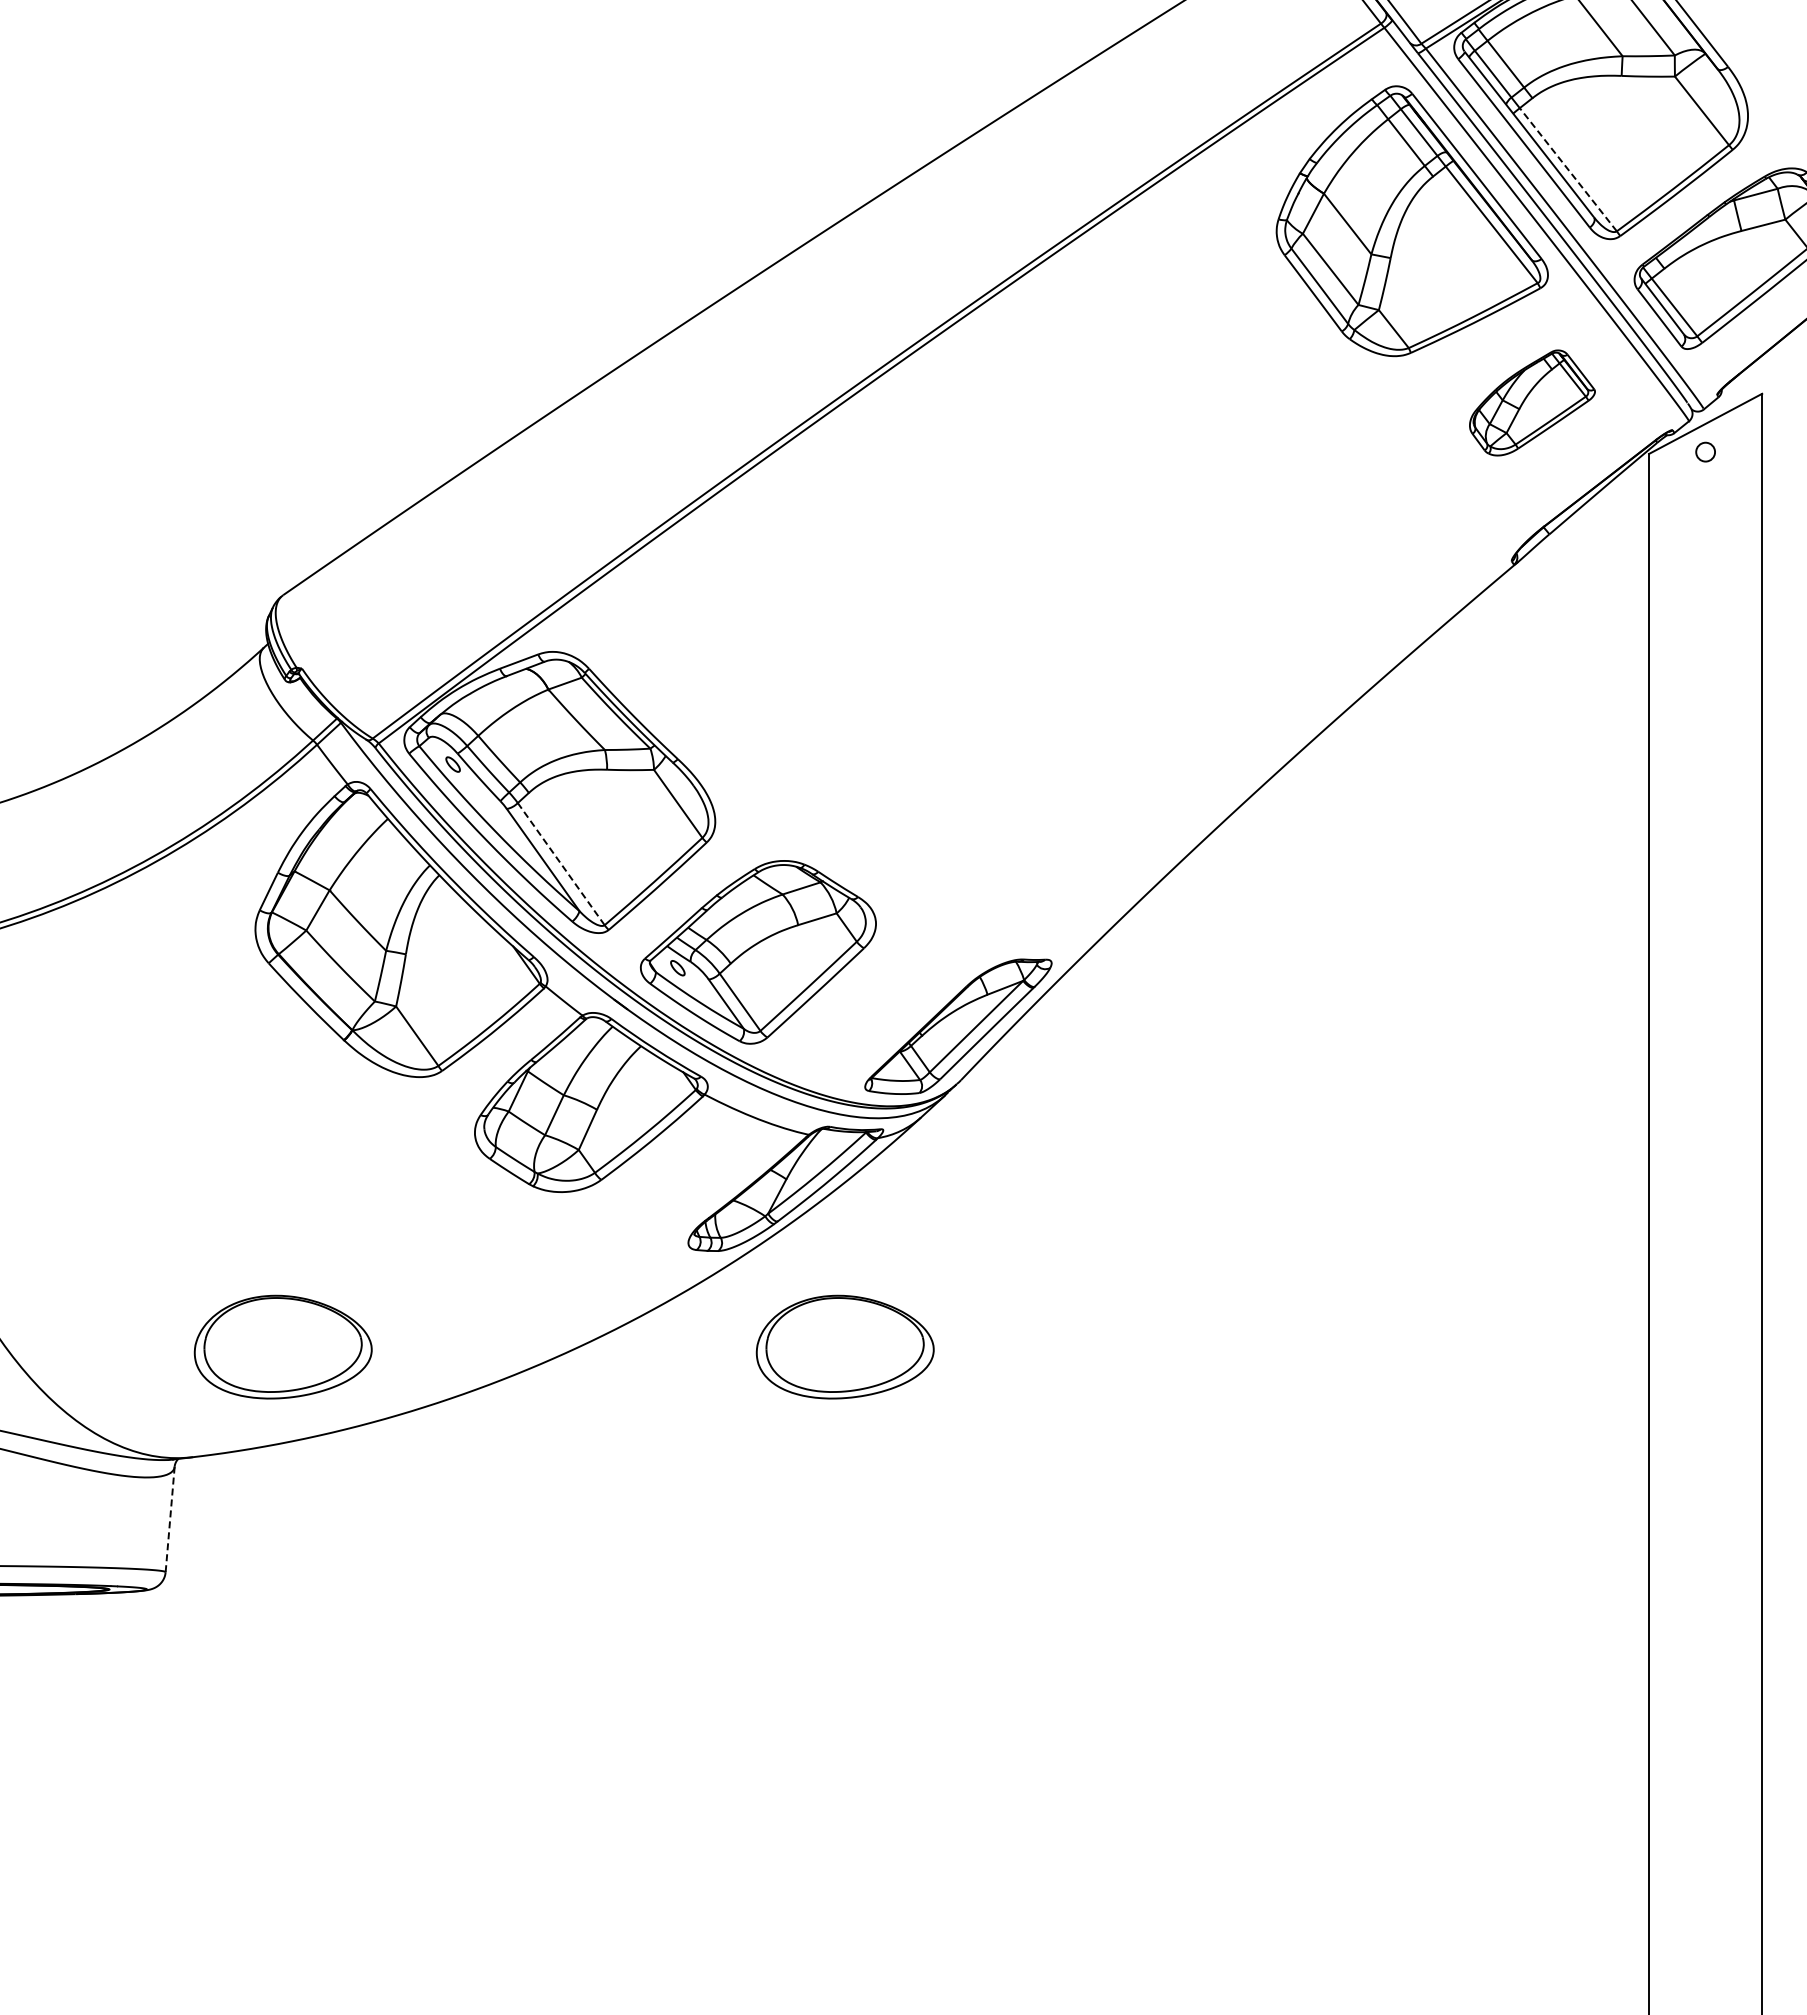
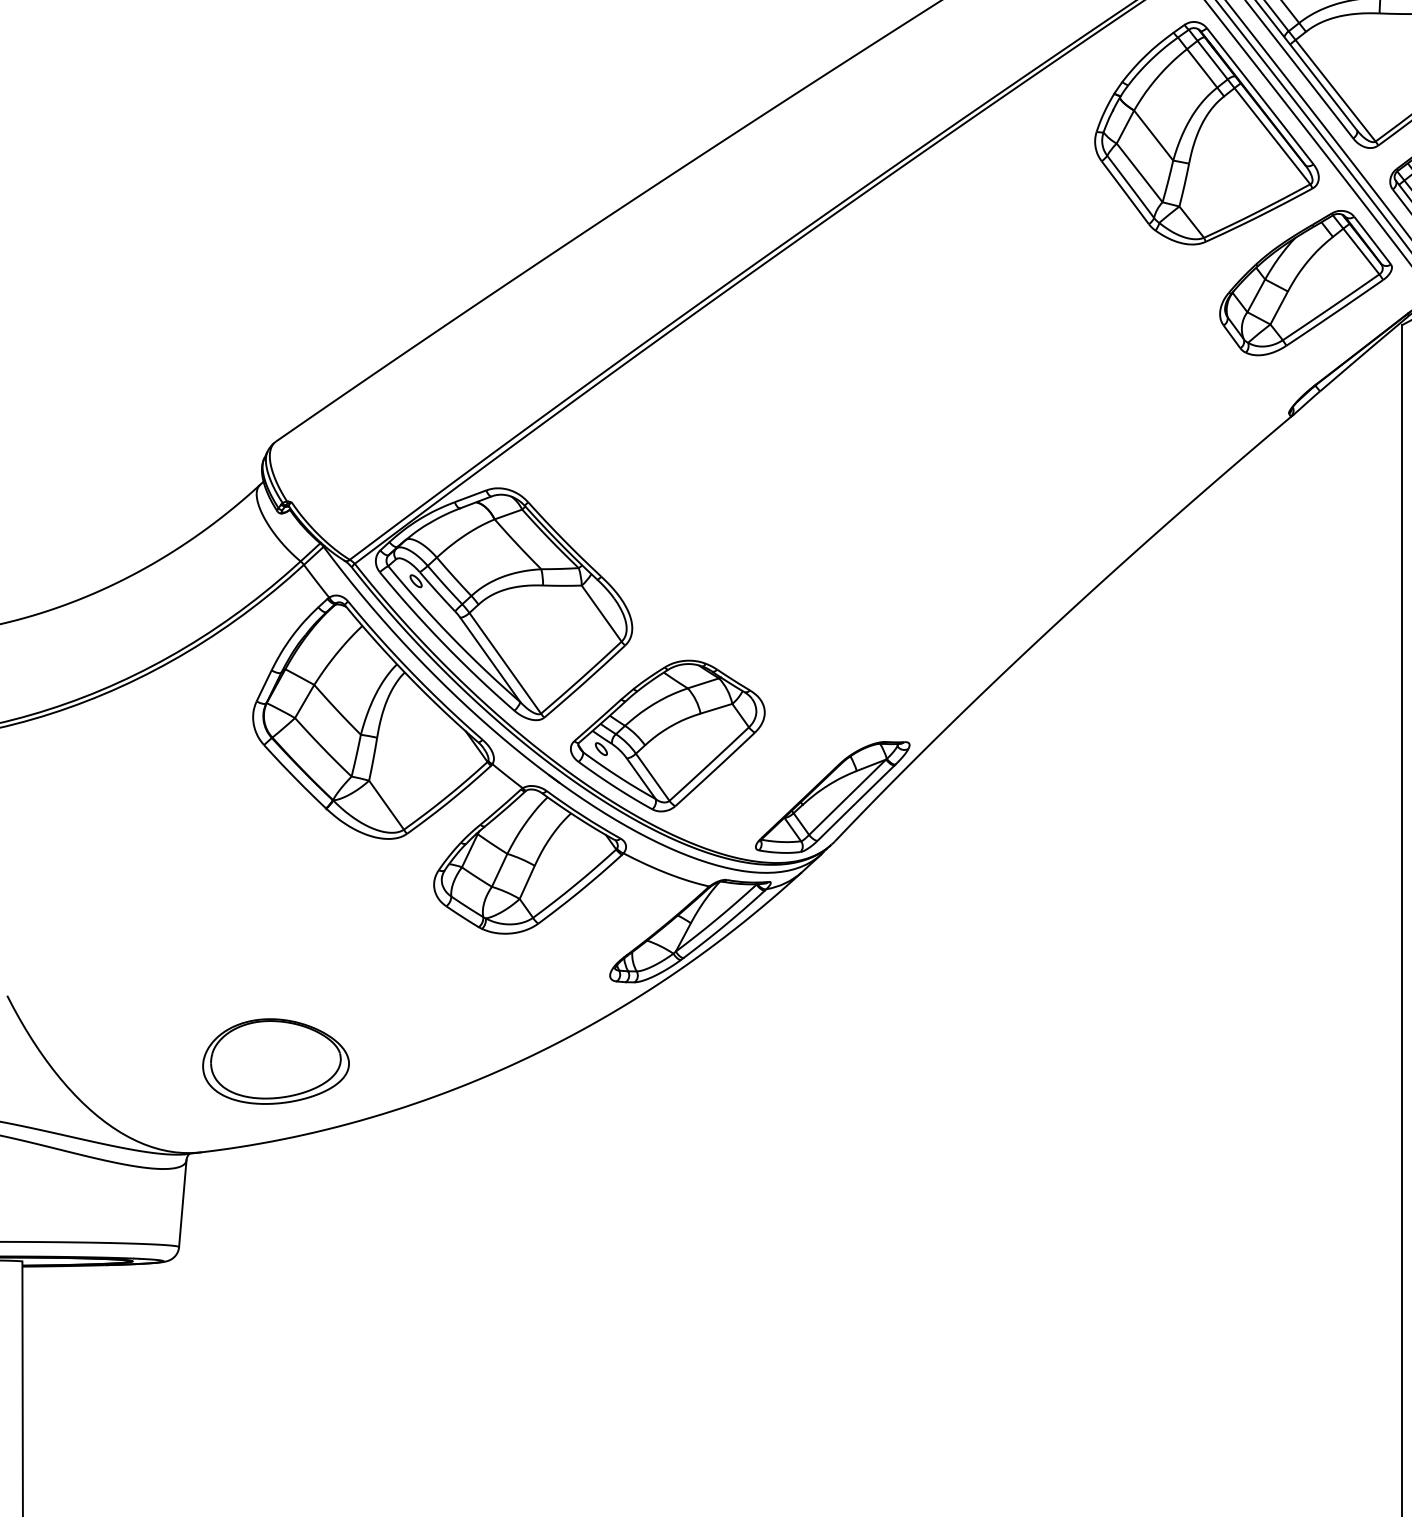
line: (1568, 169) -> (1335, 90), dashed -> solid
part: (1532, 402) -> (1306, 282), size x1.67
line: (561, 864) -> (505, 663), dashed -> solid
part: (844, 1346) -> (738, 1061), removed
line: (170, 1519) -> (183, 1203), dashed -> solid

